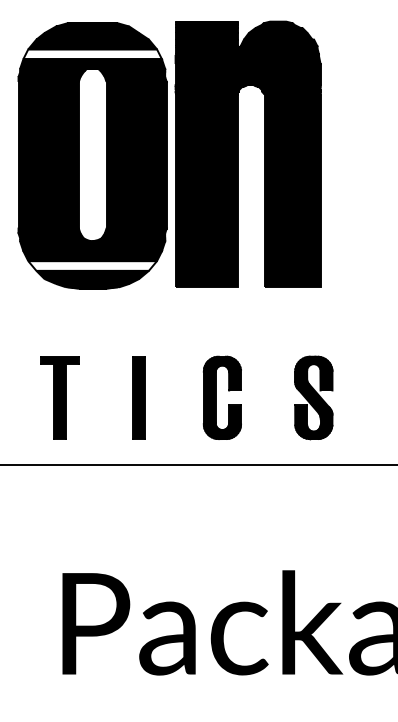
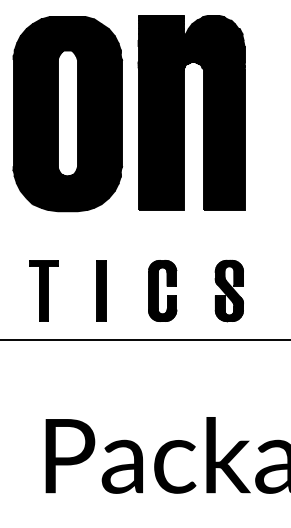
fill: (92, 54) -> (67, 39), added
part: (238, 153) -> (184, 112), moved
fill: (92, 265) -> (67, 194), added

